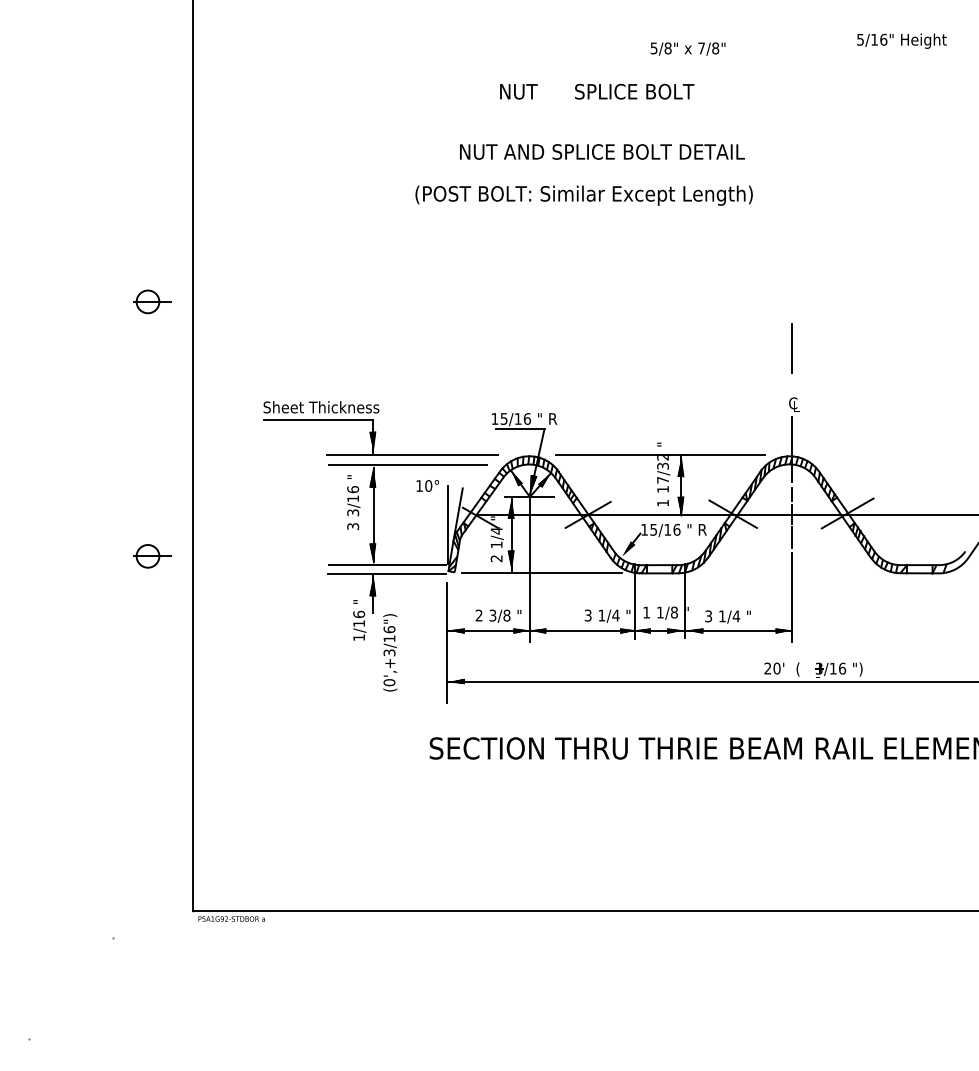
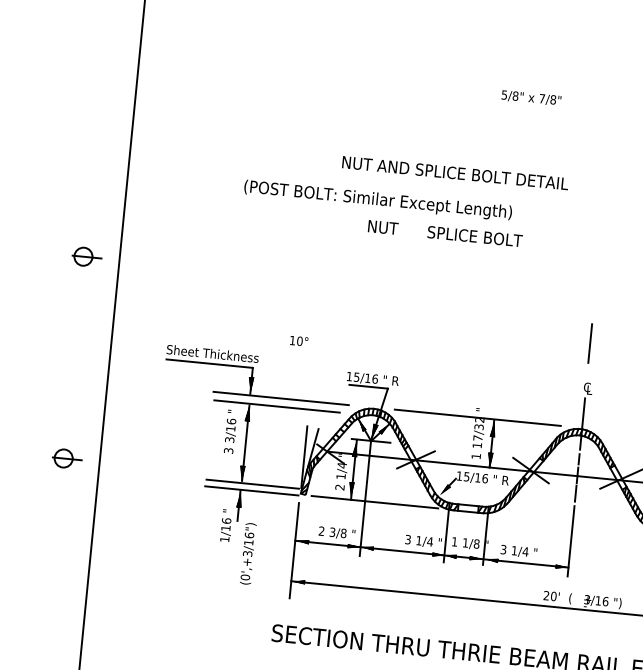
text: (597, 91) -> (445, 233), moved
text: (583, 195) -> (377, 200), moved
text: (427, 485) -> (299, 340), moved

